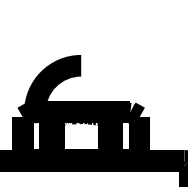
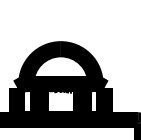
fill: (109, 82) -> (82, 61), added

